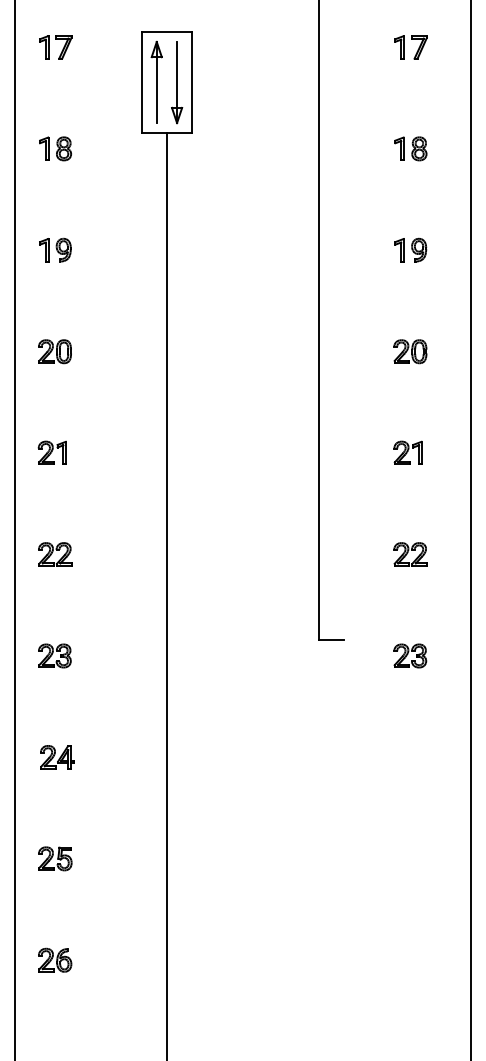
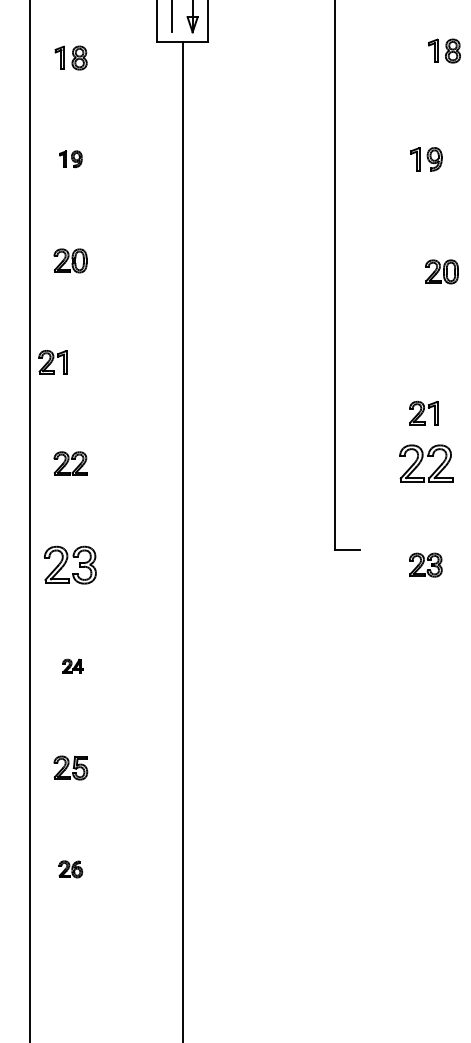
part: (410, 148) -> (444, 50), moved
part: (55, 249) -> (71, 158), size x0.7
part: (410, 351) -> (442, 271), moved
part: (51, 452) -> (52, 361), moved
part: (407, 452) -> (423, 412), moved
part: (410, 554) -> (426, 463), size x1.6
part: (54, 655) -> (70, 564), size x1.6
part: (57, 757) -> (73, 666), size x0.6
part: (55, 959) -> (71, 868), size x0.7

